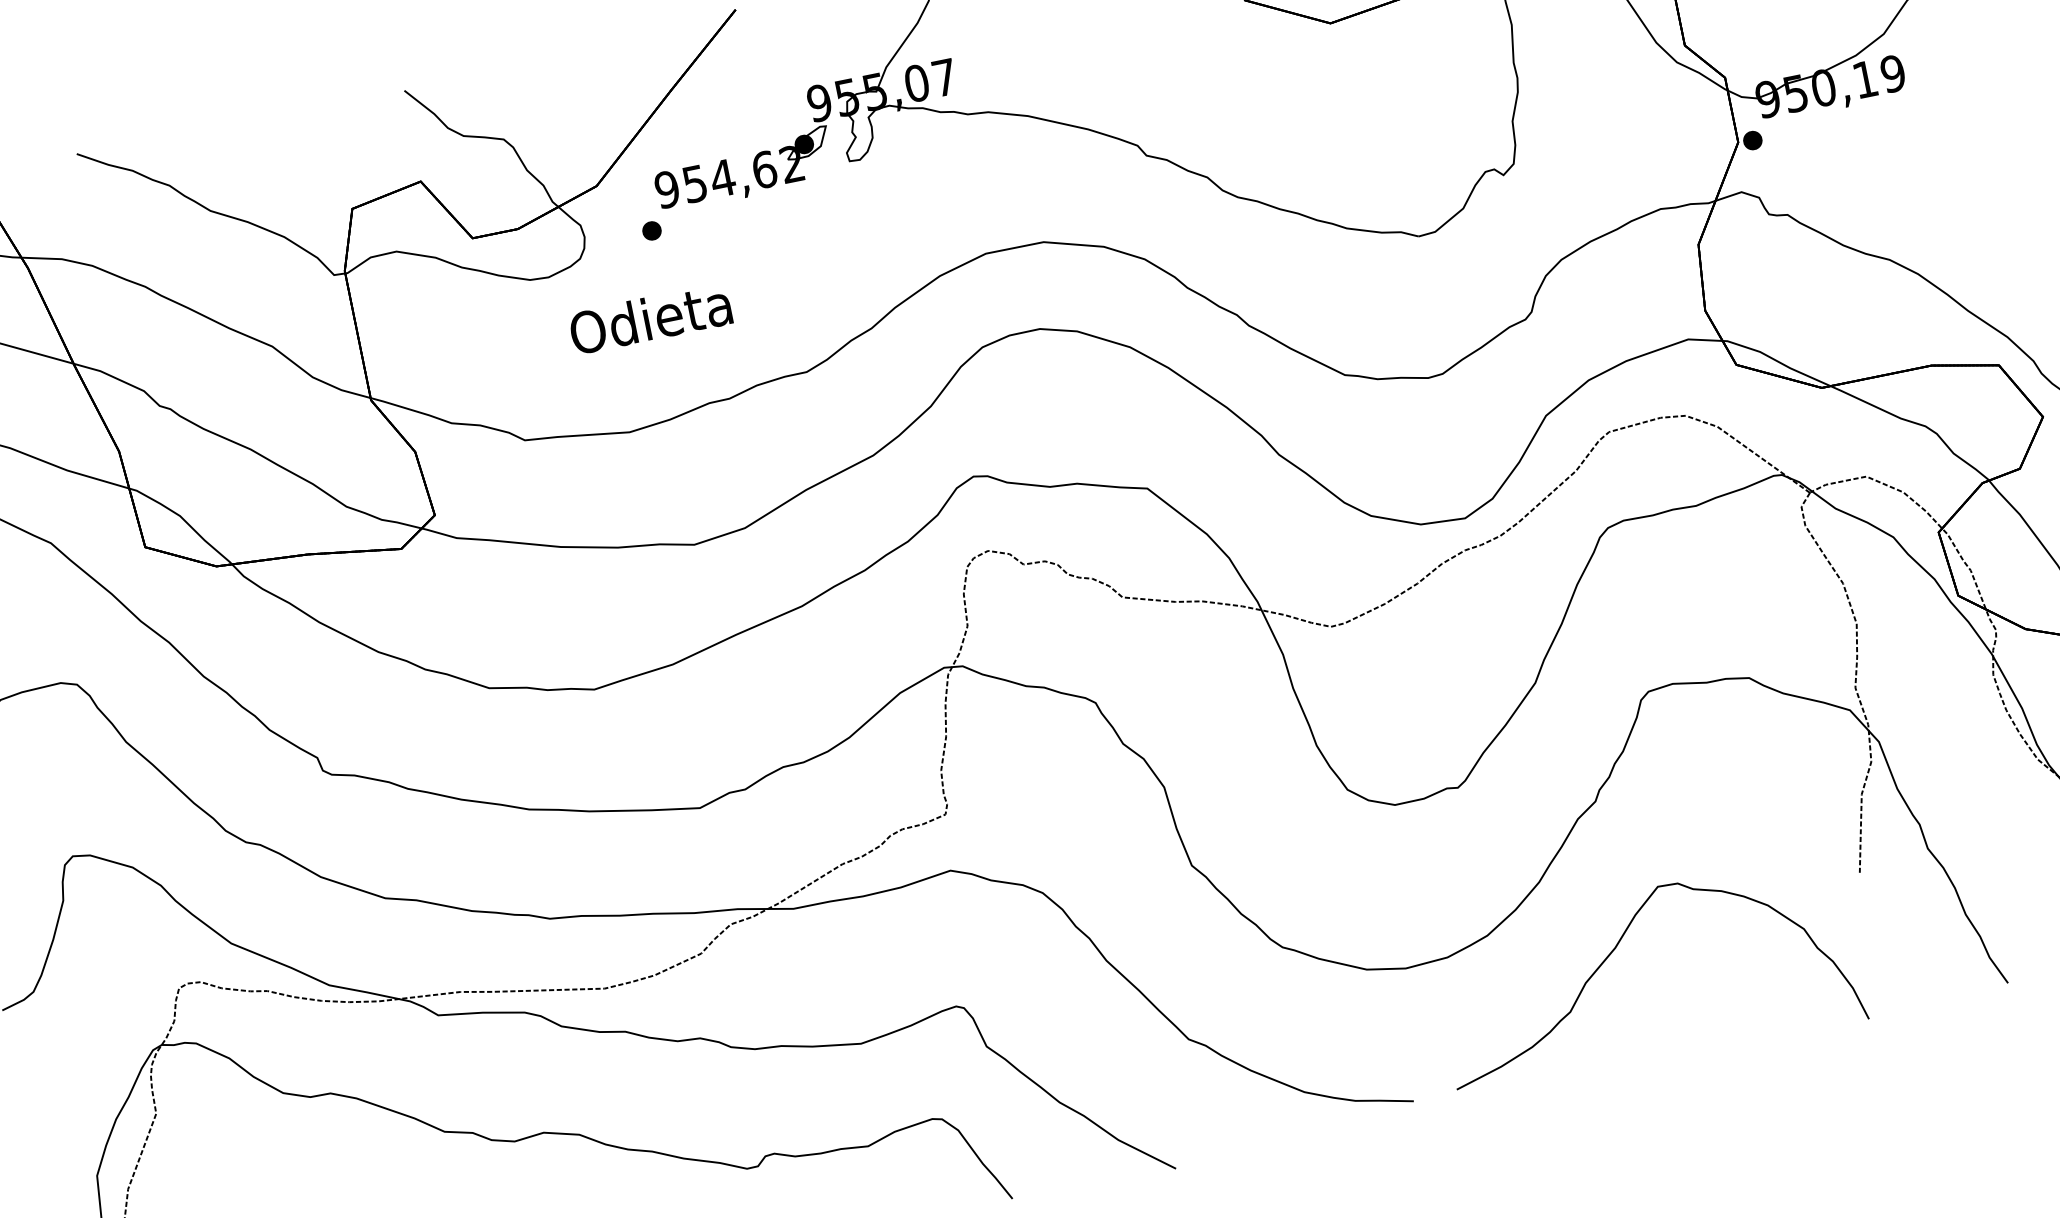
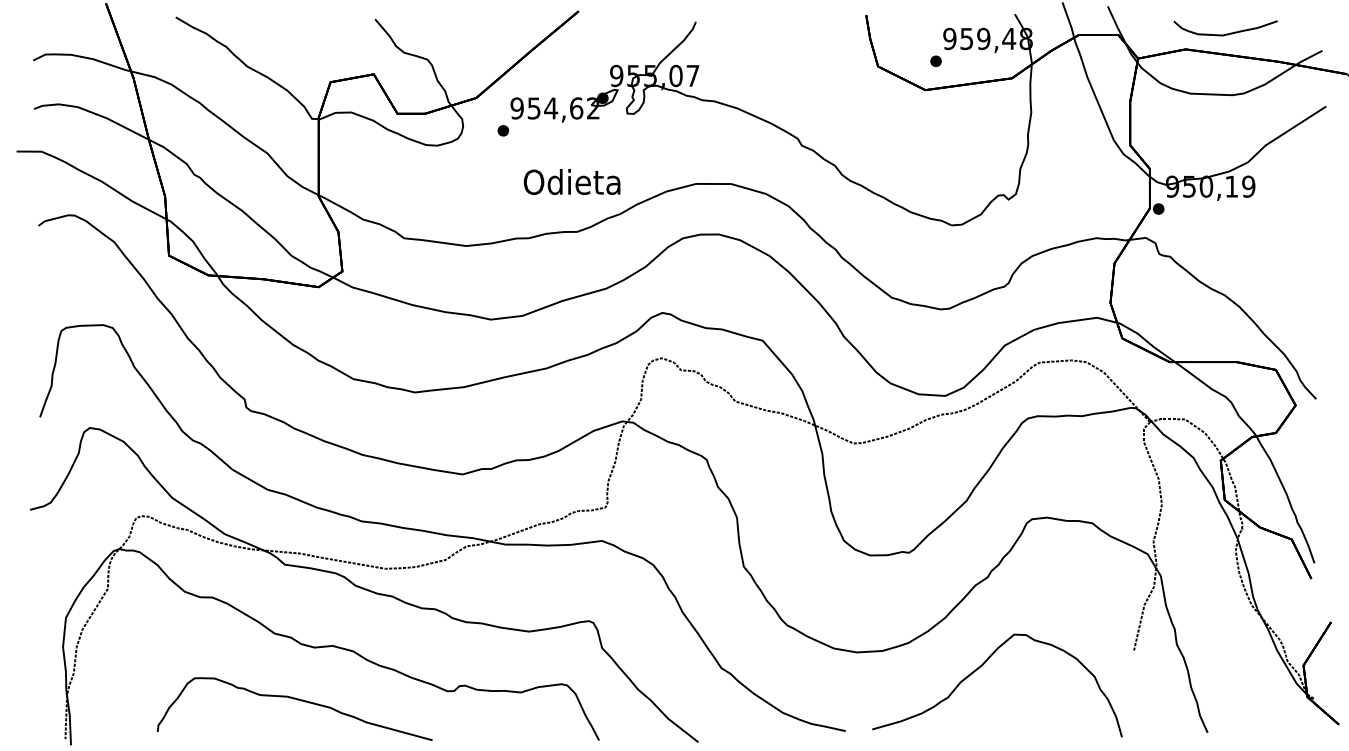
text: (649, 319) -> (571, 182), moved

